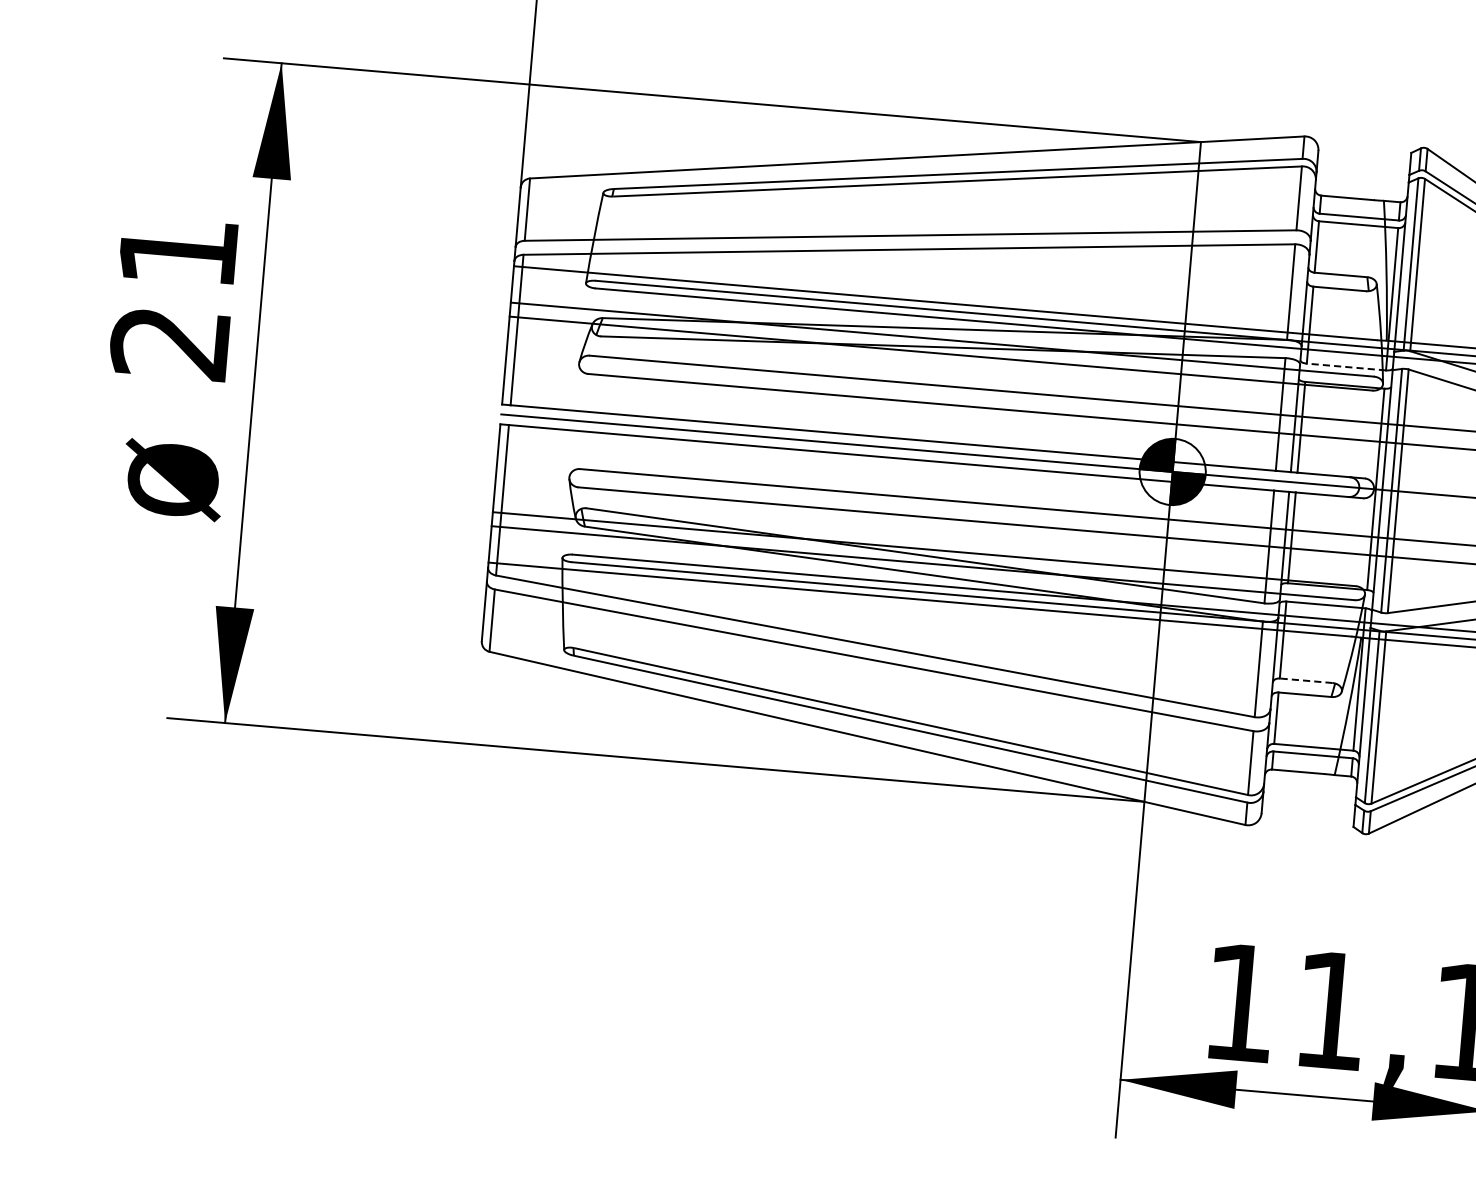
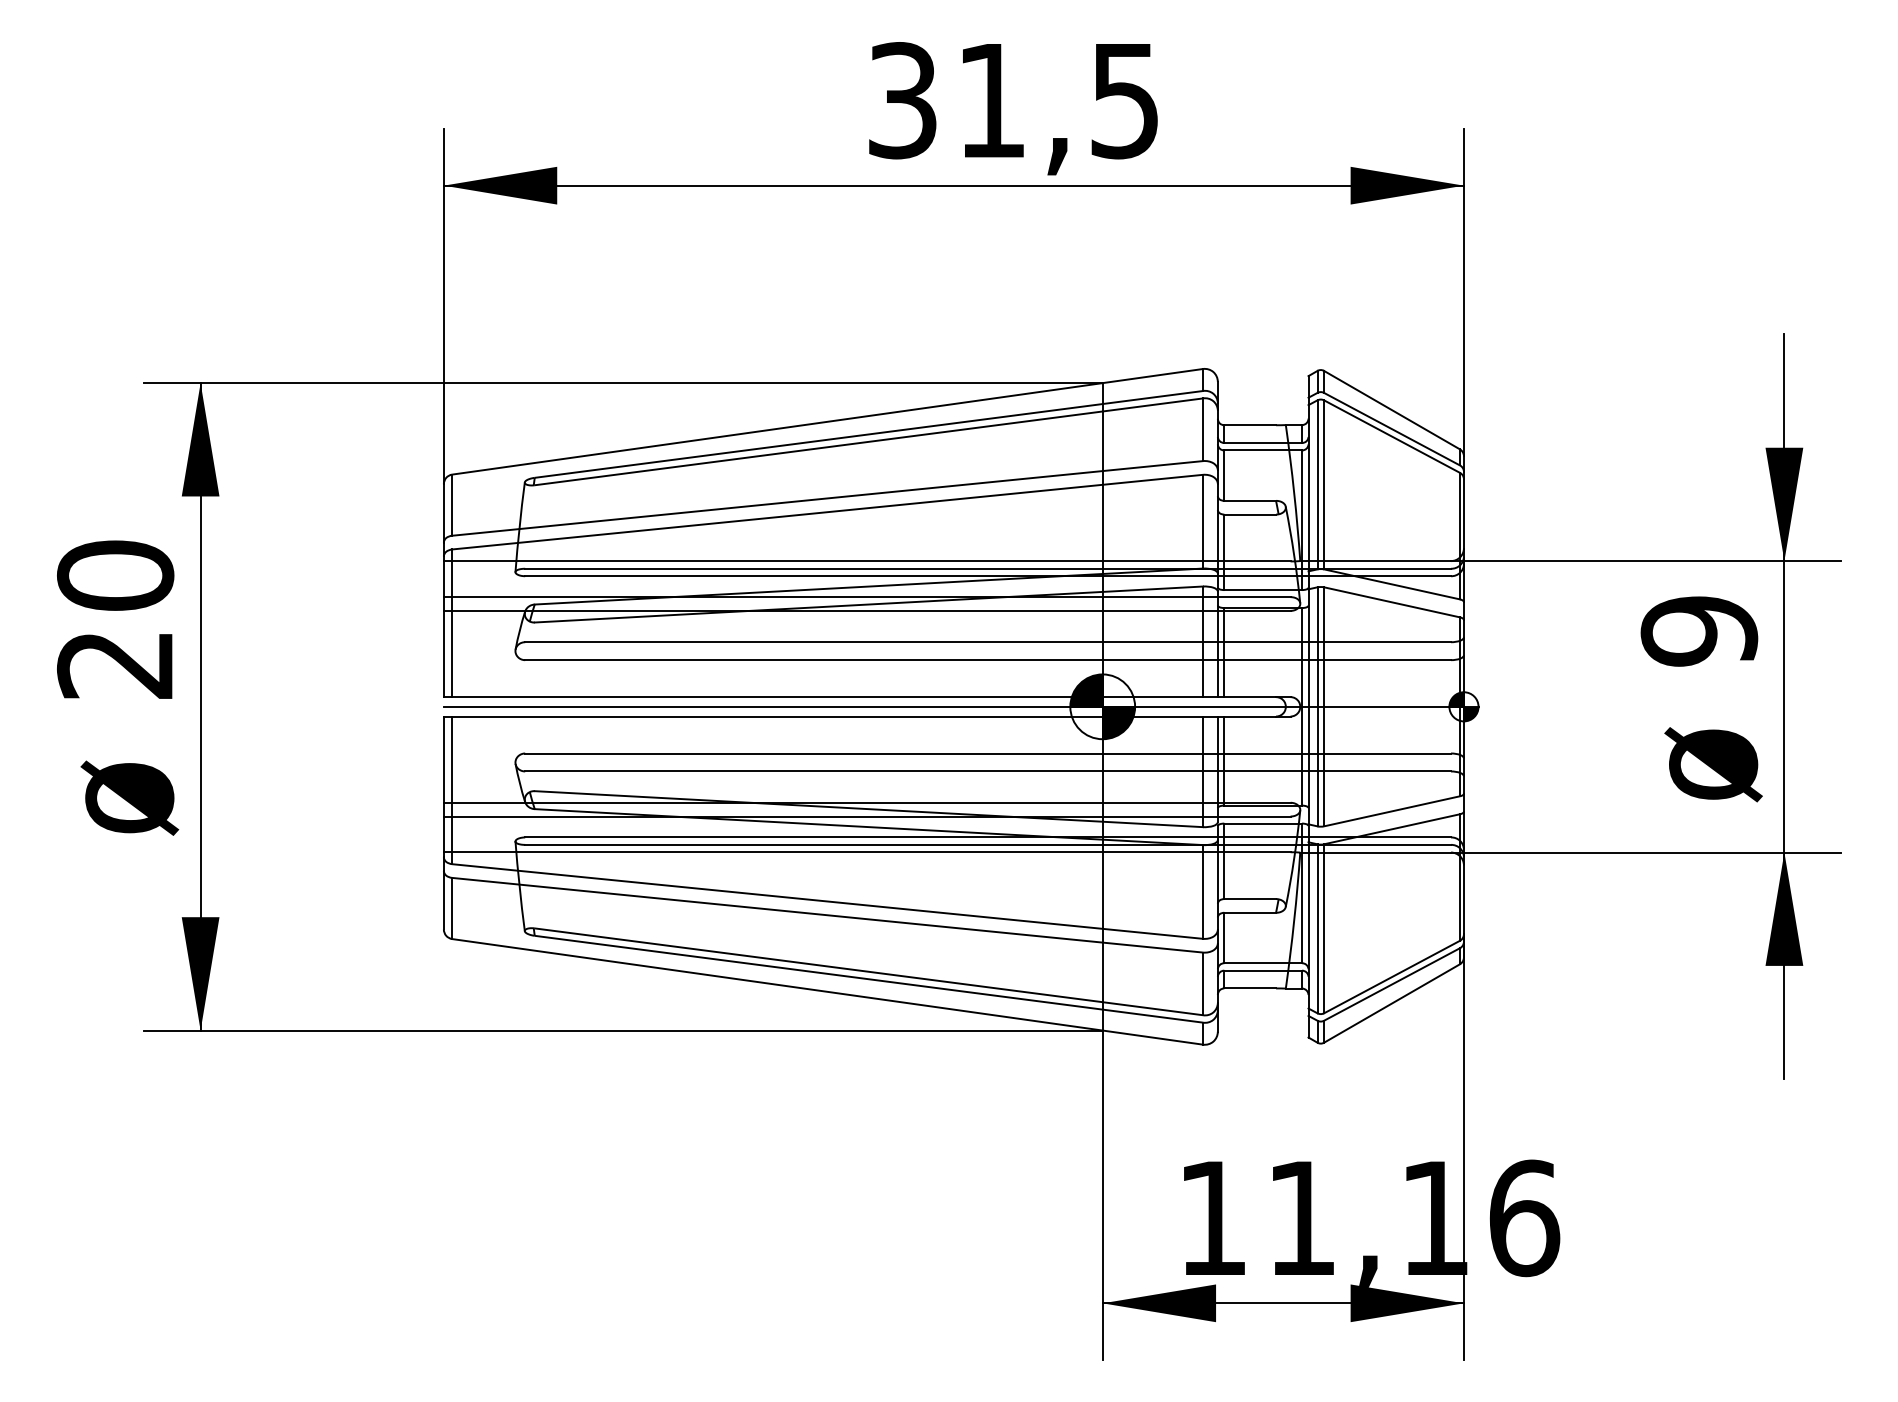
text: (178, 251) -> (115, 575), 21 -> 20
line: (1346, 367) -> (1263, 590), dashed -> solid
line: (1306, 681) -> (1250, 899), dashed -> solid

